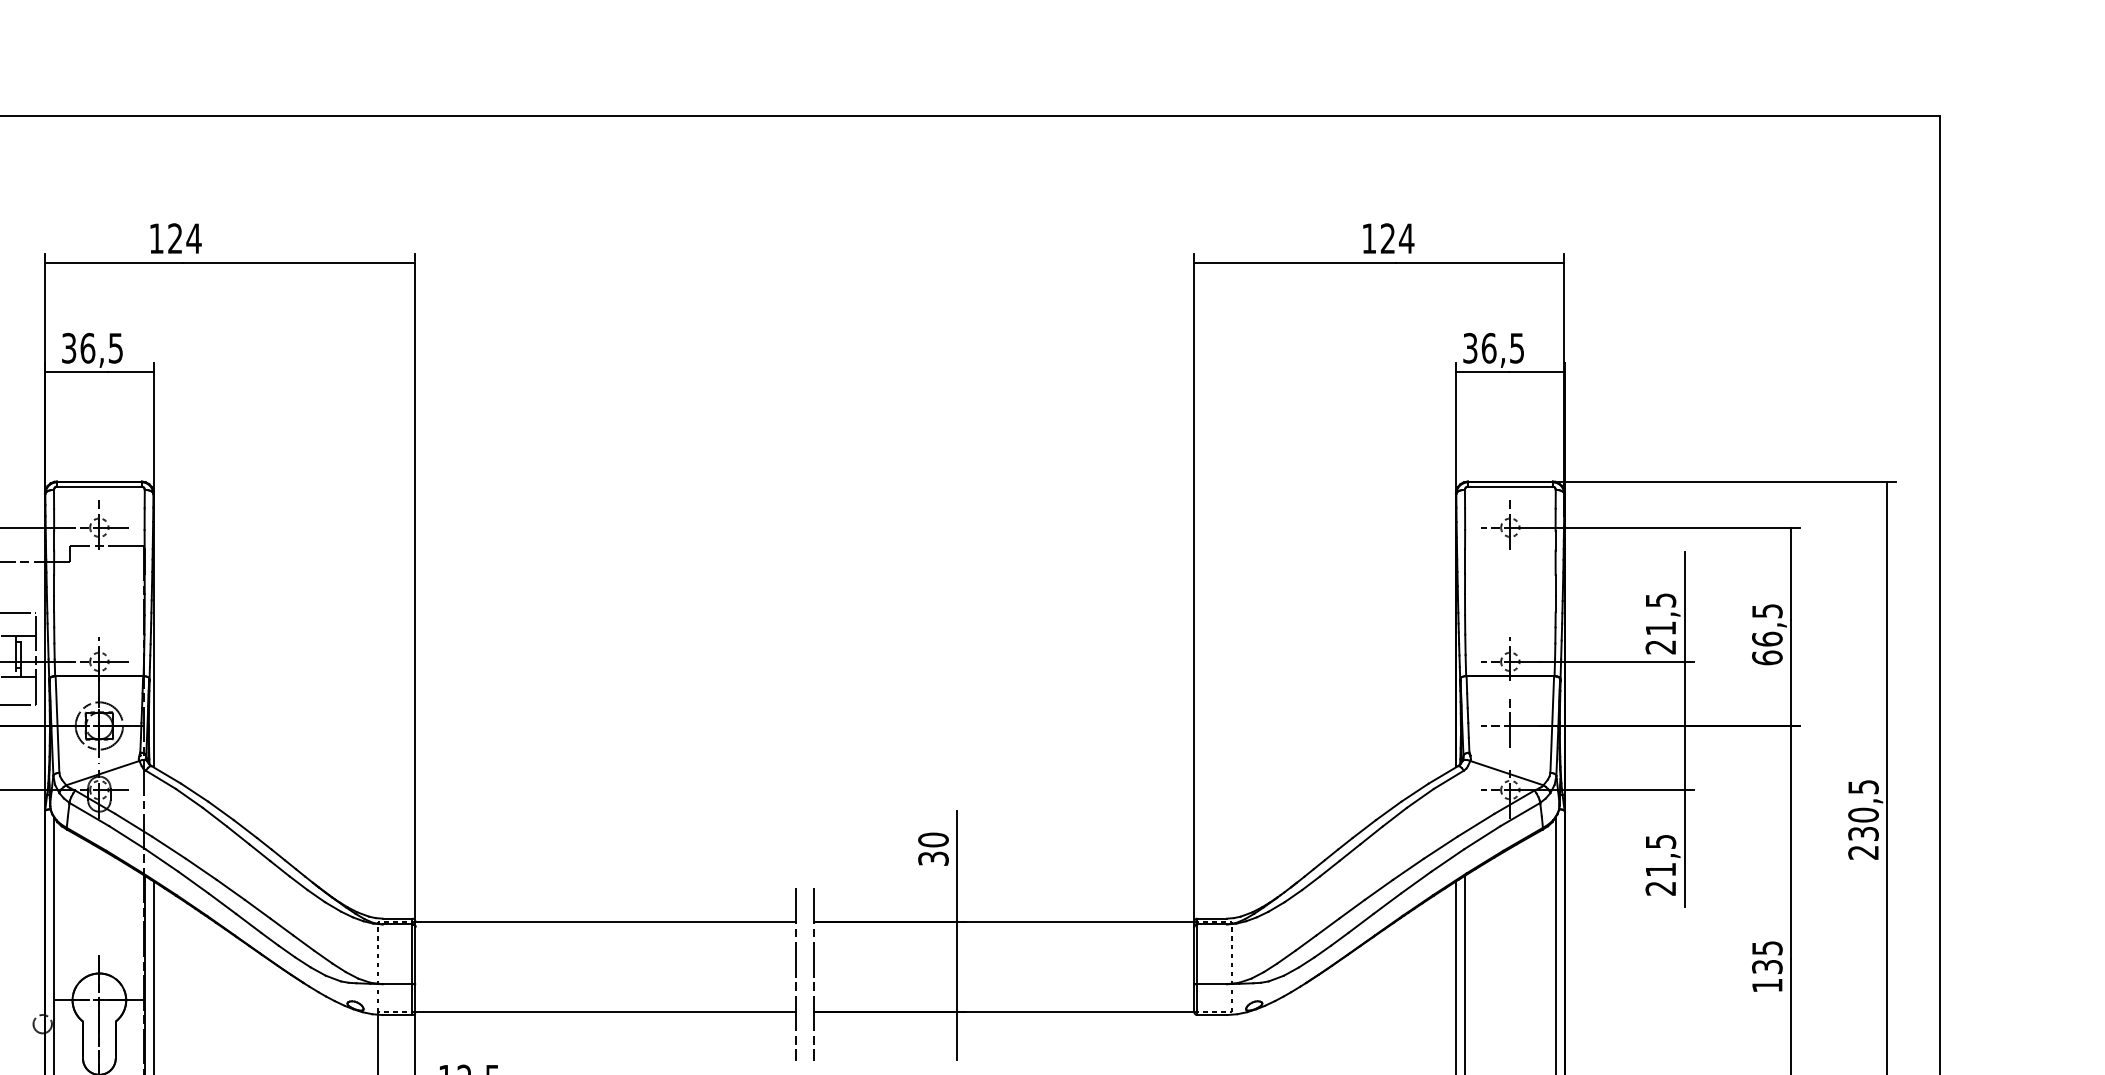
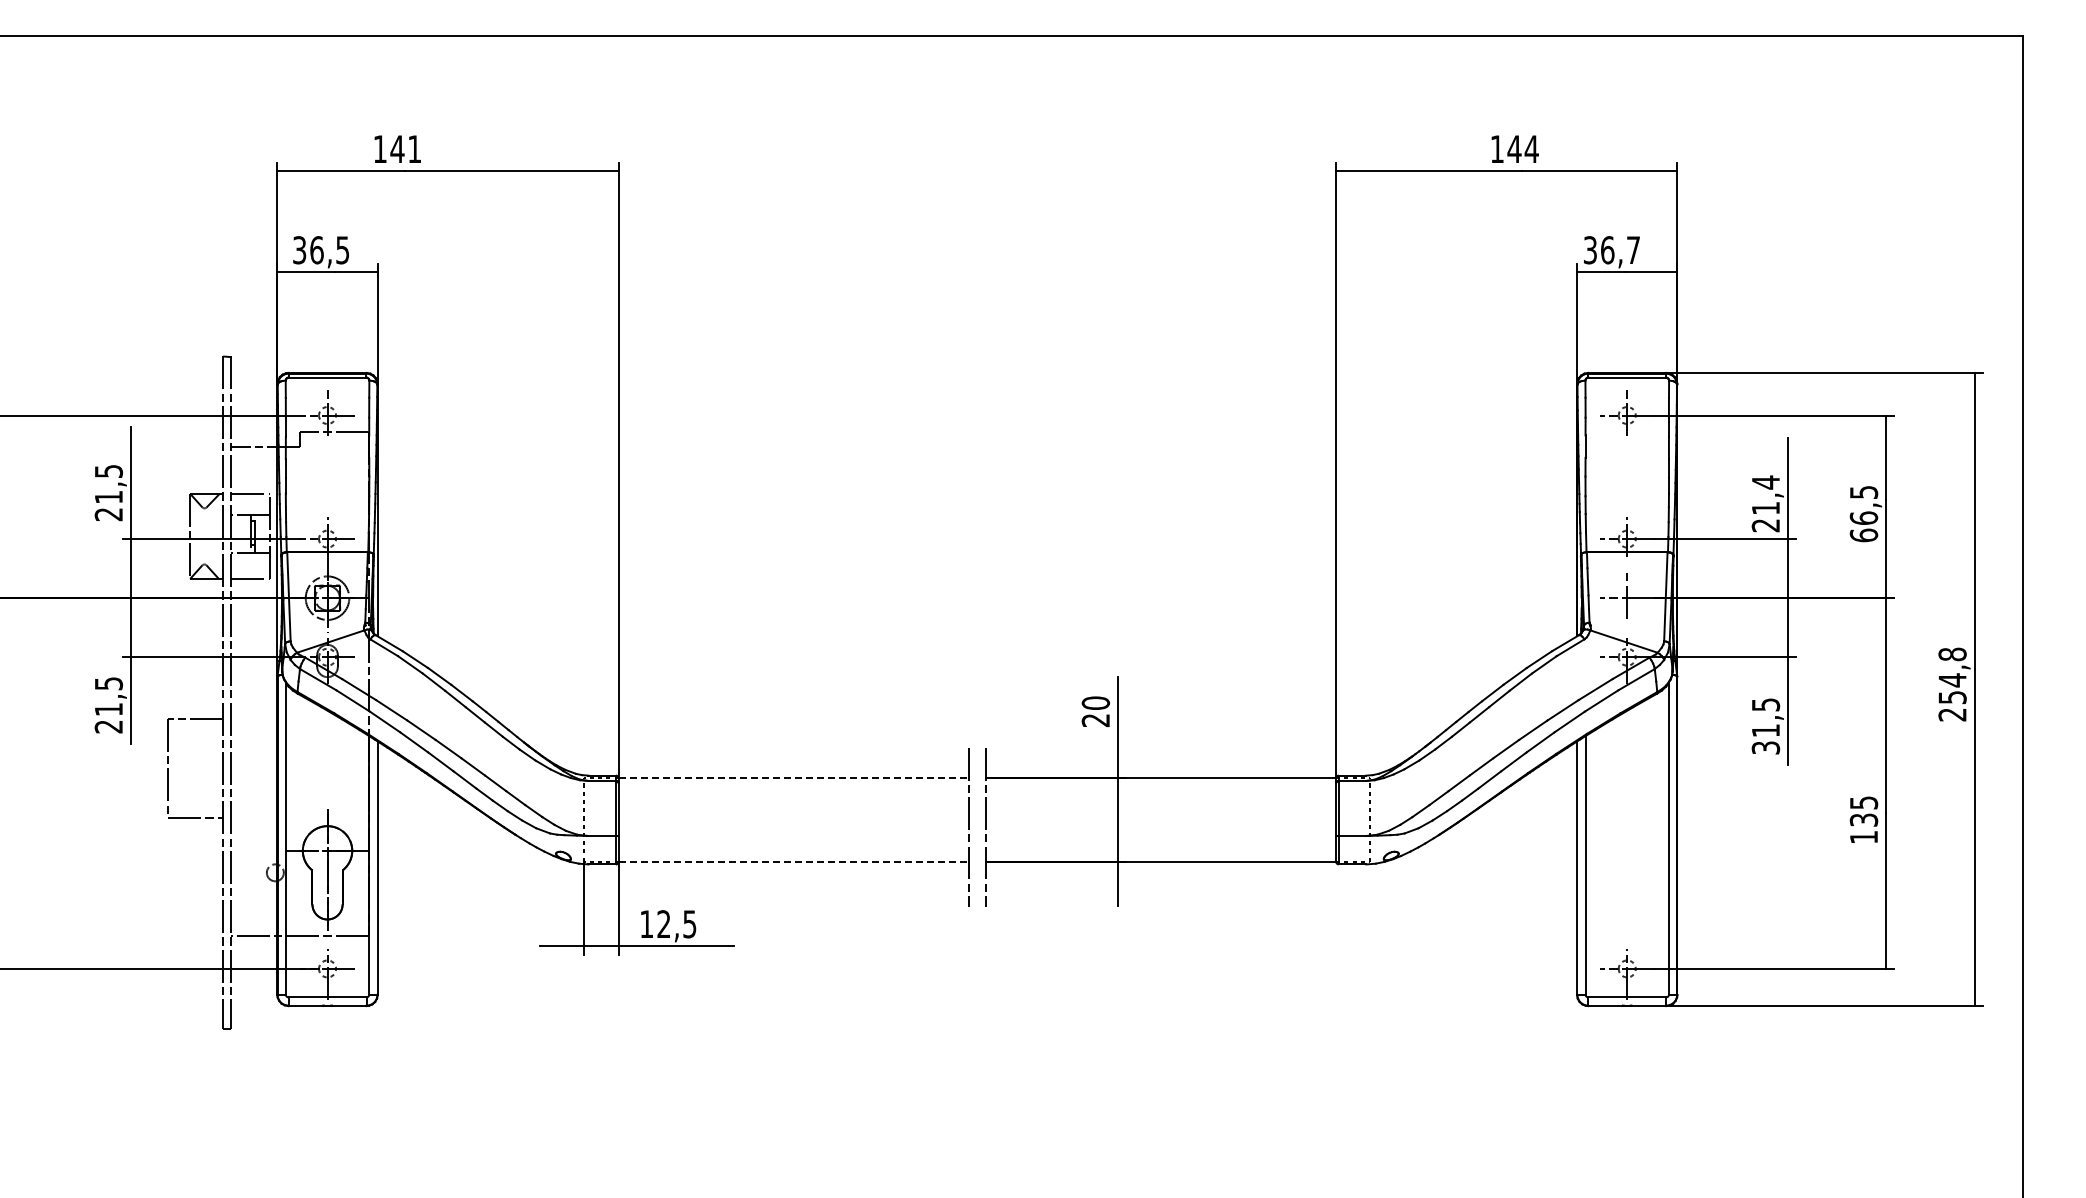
text: (184, 237) -> (405, 148), 124 -> 141
text: (1387, 237) -> (1514, 148), 124 -> 144
text: (1517, 348) -> (1633, 250), 36,5 -> 36,7
text: (1661, 600) -> (1766, 482), 21,5 -> 21,4
text: (1863, 809) -> (1952, 675), 230,5 -> 254,8
text: (934, 858) -> (1096, 720), 30 -> 20
text: (1661, 888) -> (1766, 747), 21,5 -> 31,5
line: (606, 921) -> (794, 778), solid -> dashed
line: (606, 1011) -> (794, 861), solid -> dashed

